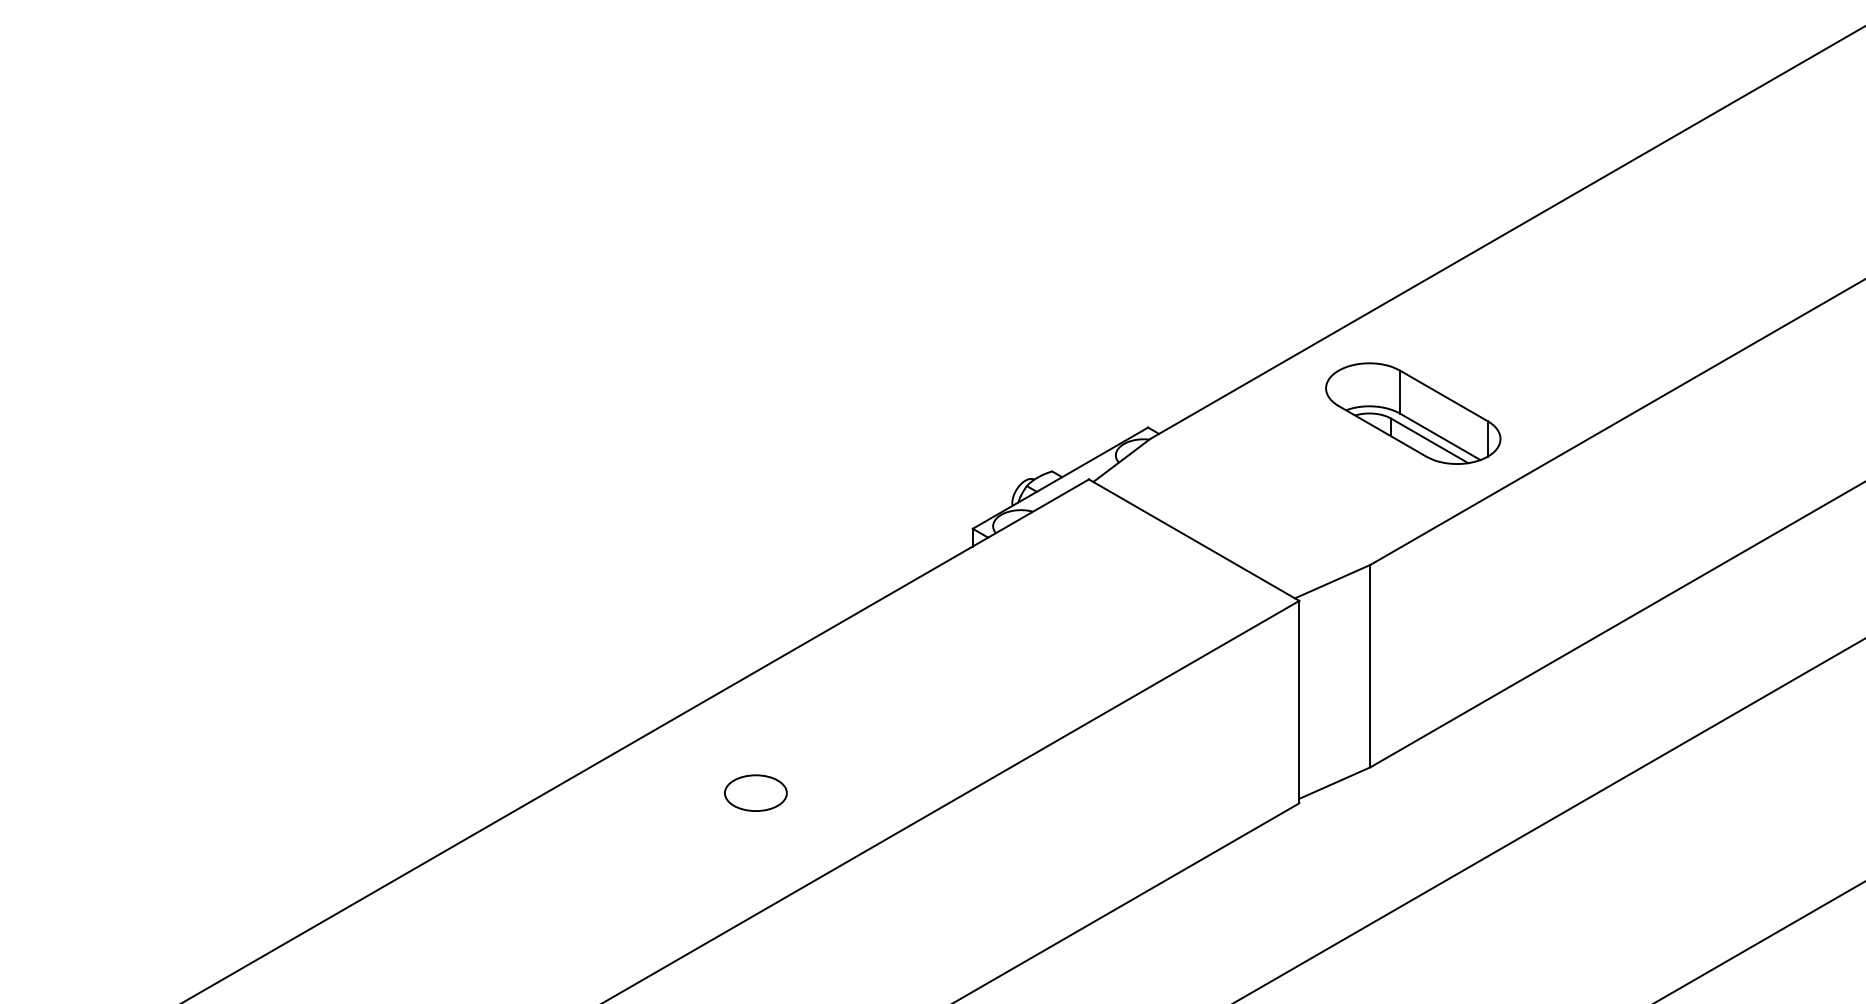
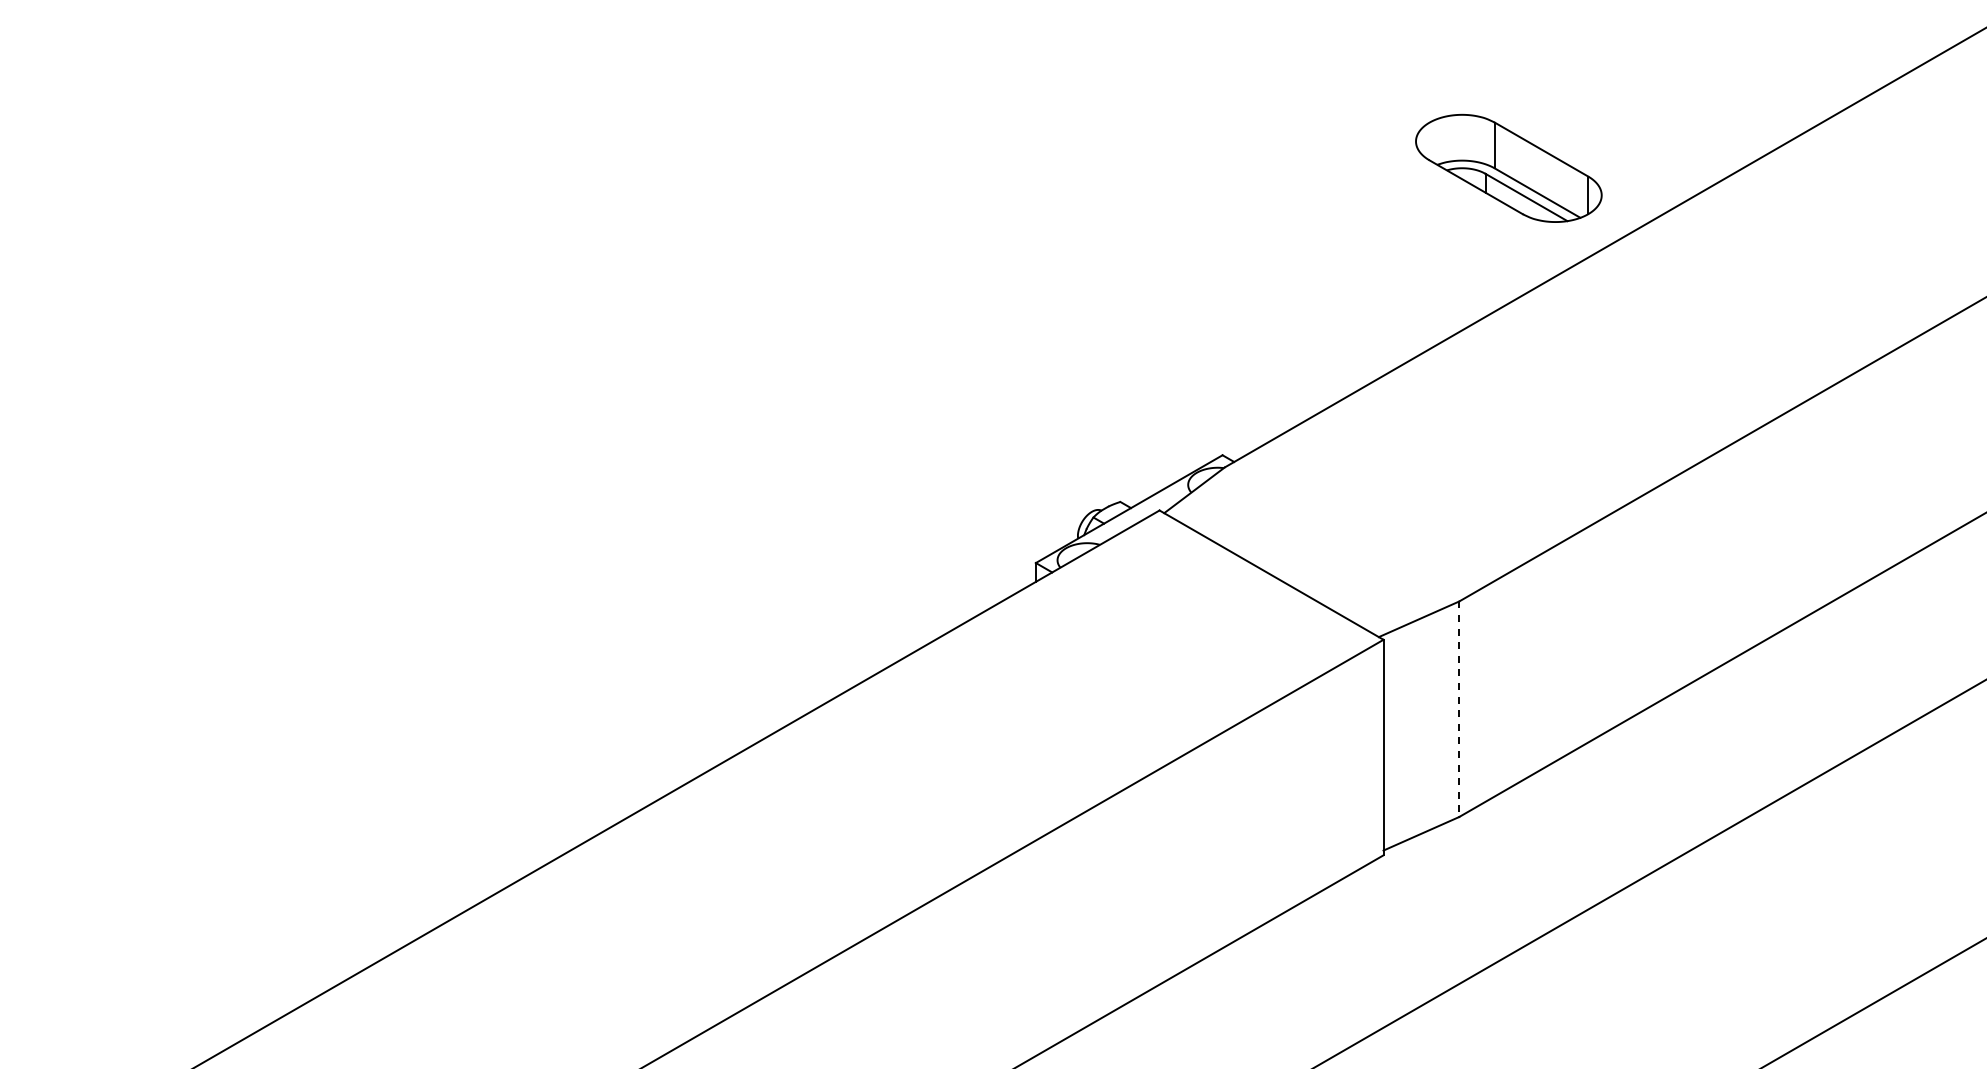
part: (1412, 412) -> (1508, 167), moved
line: (1370, 666) -> (1459, 709), solid -> dashed
part: (755, 793) -> (804, 844), removed

